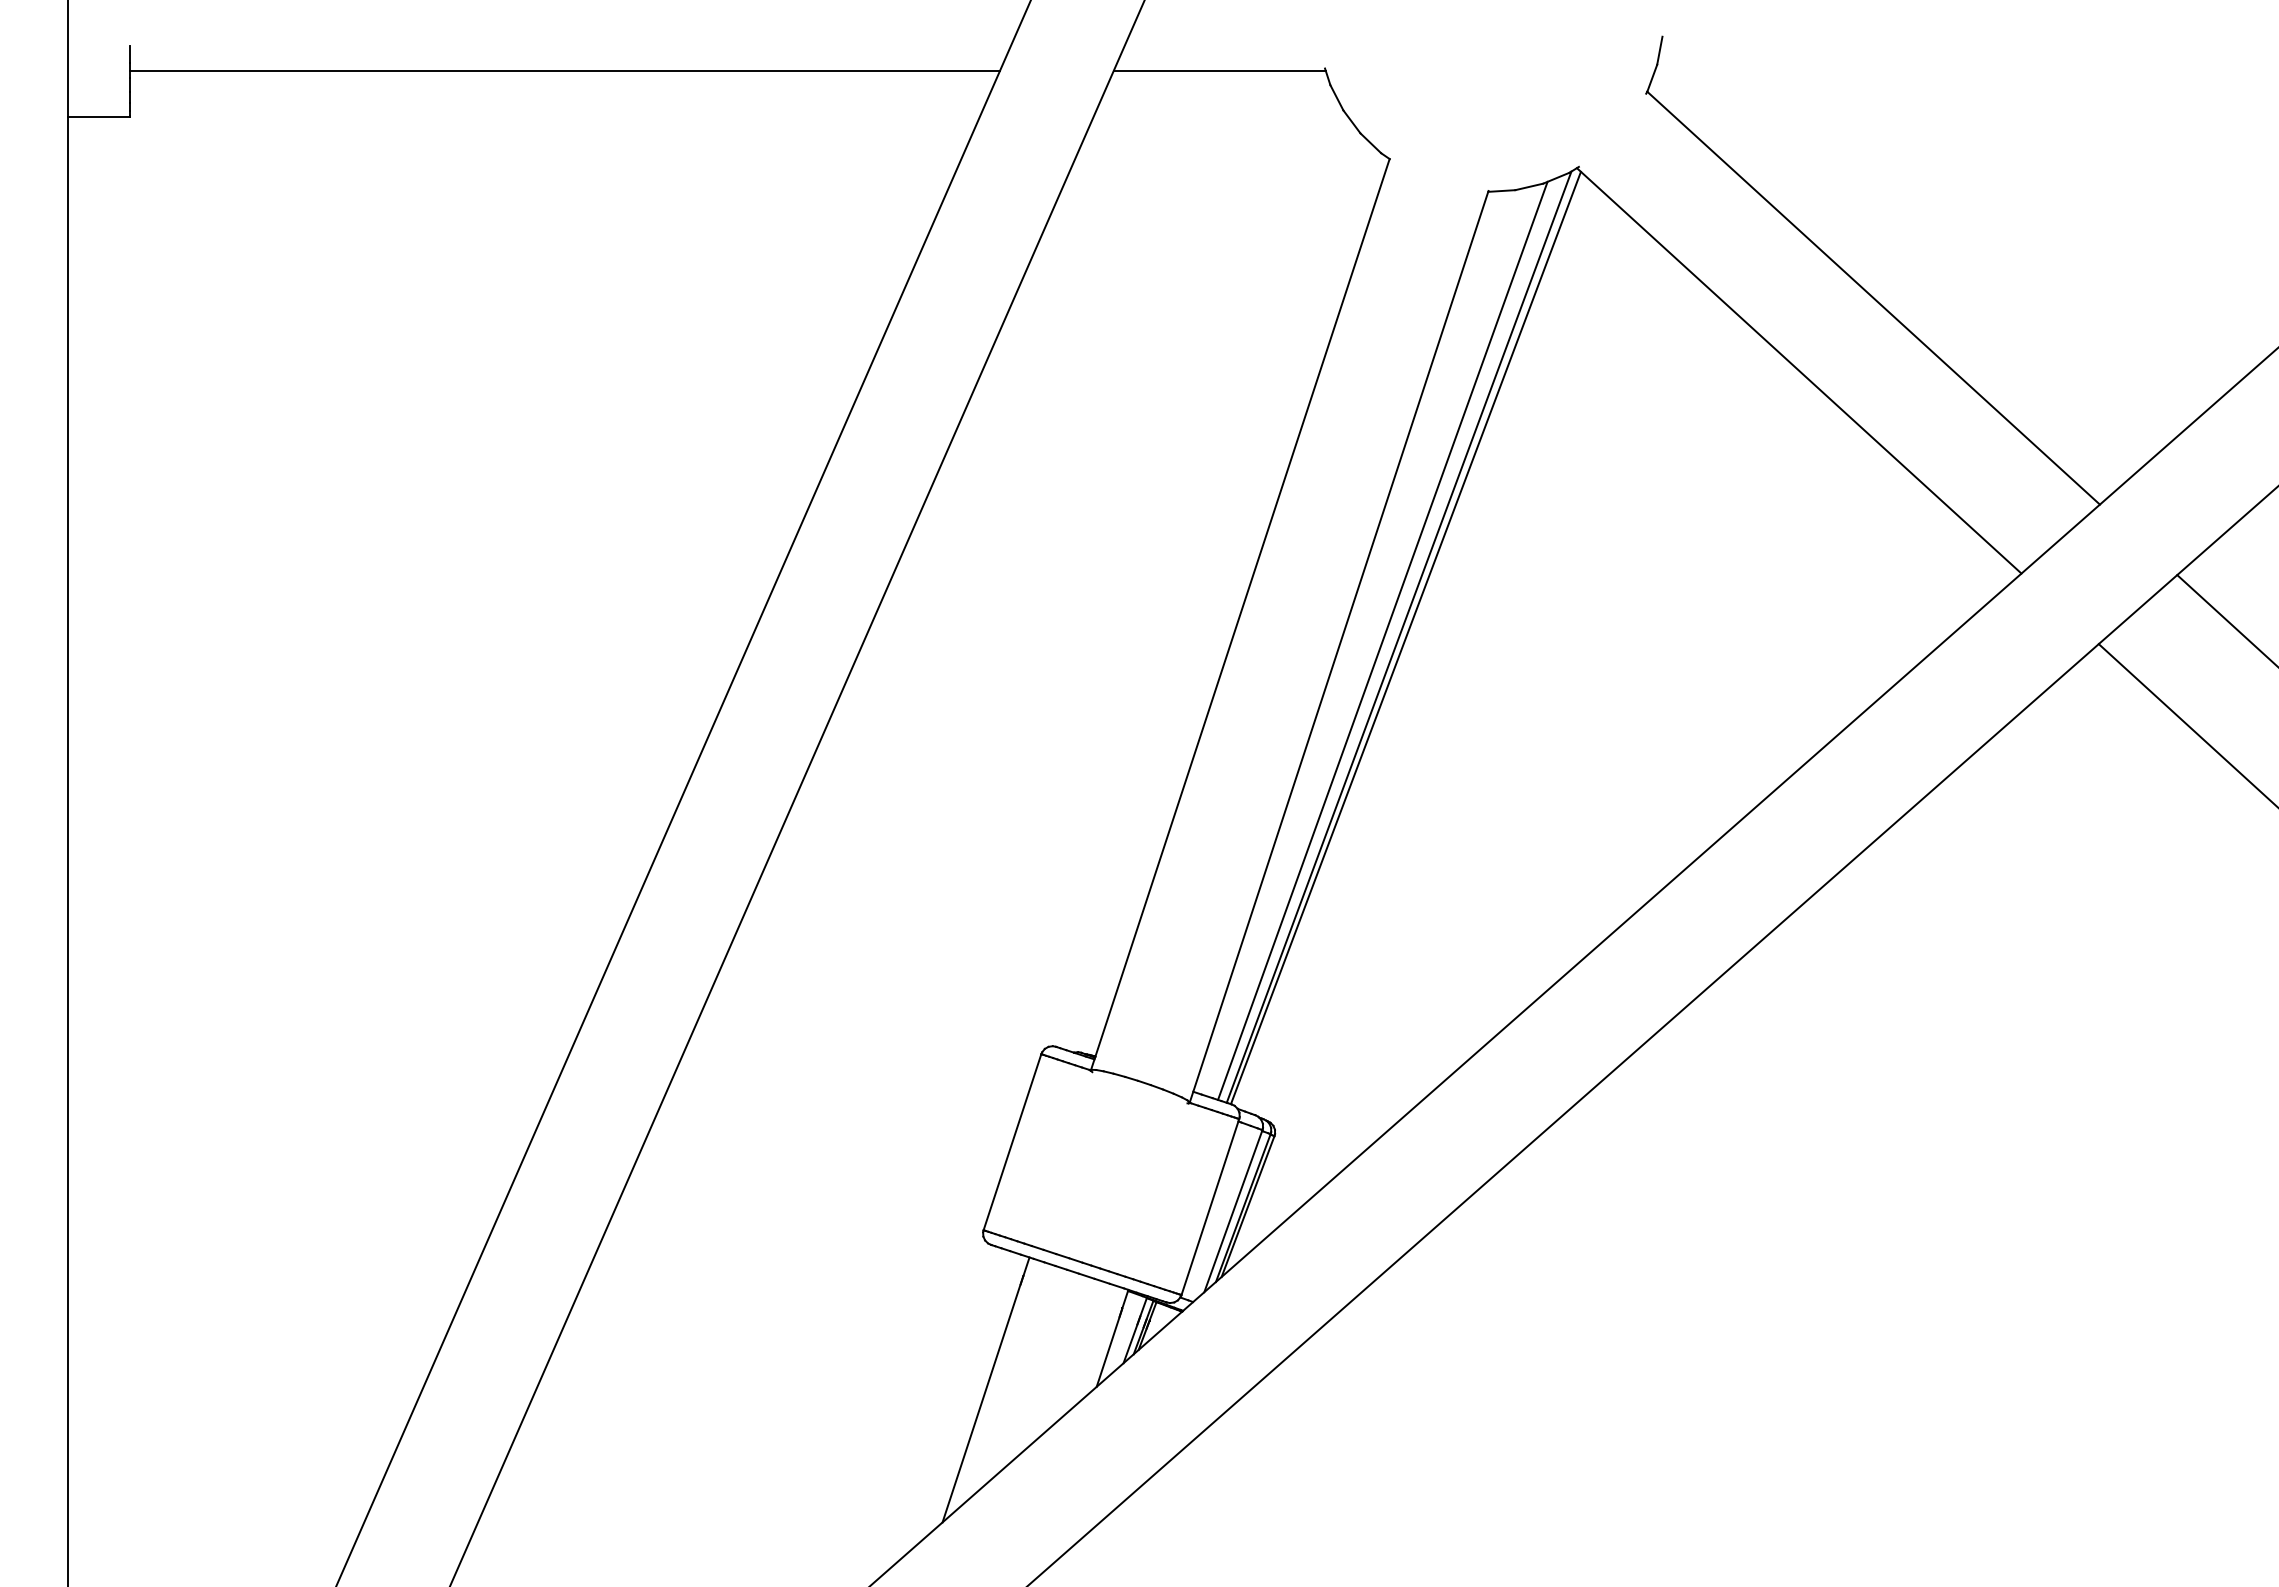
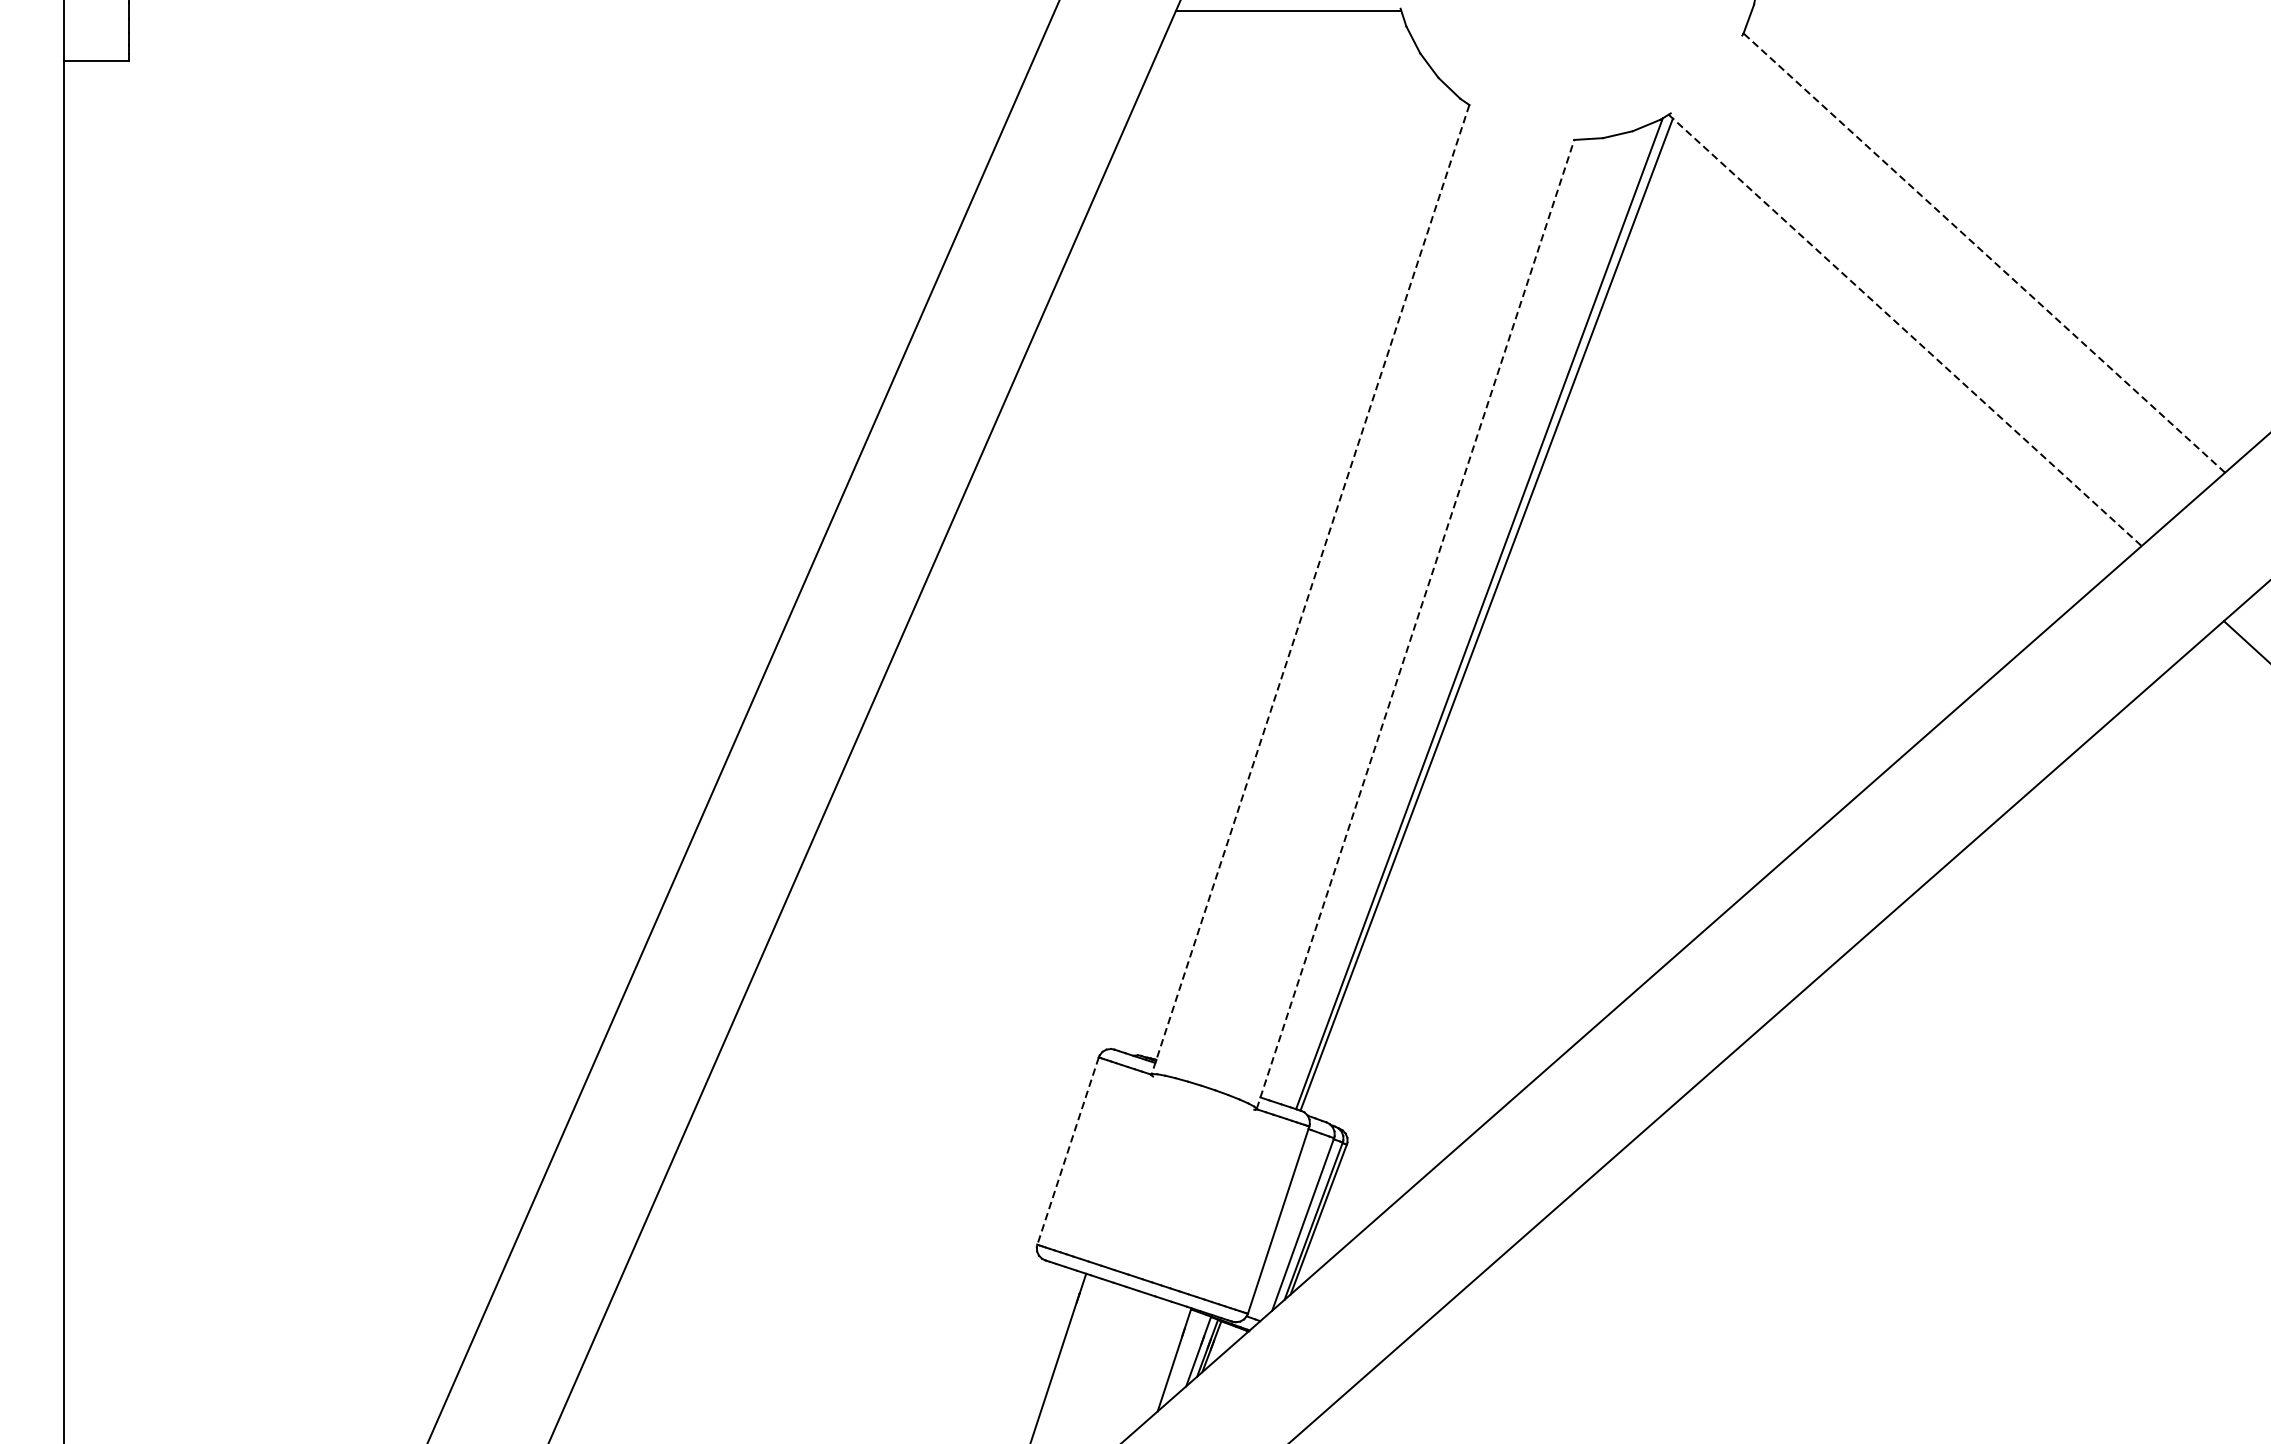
line: (565, 70) -> (592, 10), removed
line: (1873, 297) -> (1984, 252), solid -> dashed
line: (1799, 370) -> (1905, 330), solid -> dashed
line: (1240, 614) -> (1310, 589), solid -> dashed
line: (1382, 640) -> (1461, 617), removed
line: (1339, 646) -> (1416, 623), solid -> dashed
line: (1012, 1142) -> (1068, 1151), solid -> dashed

